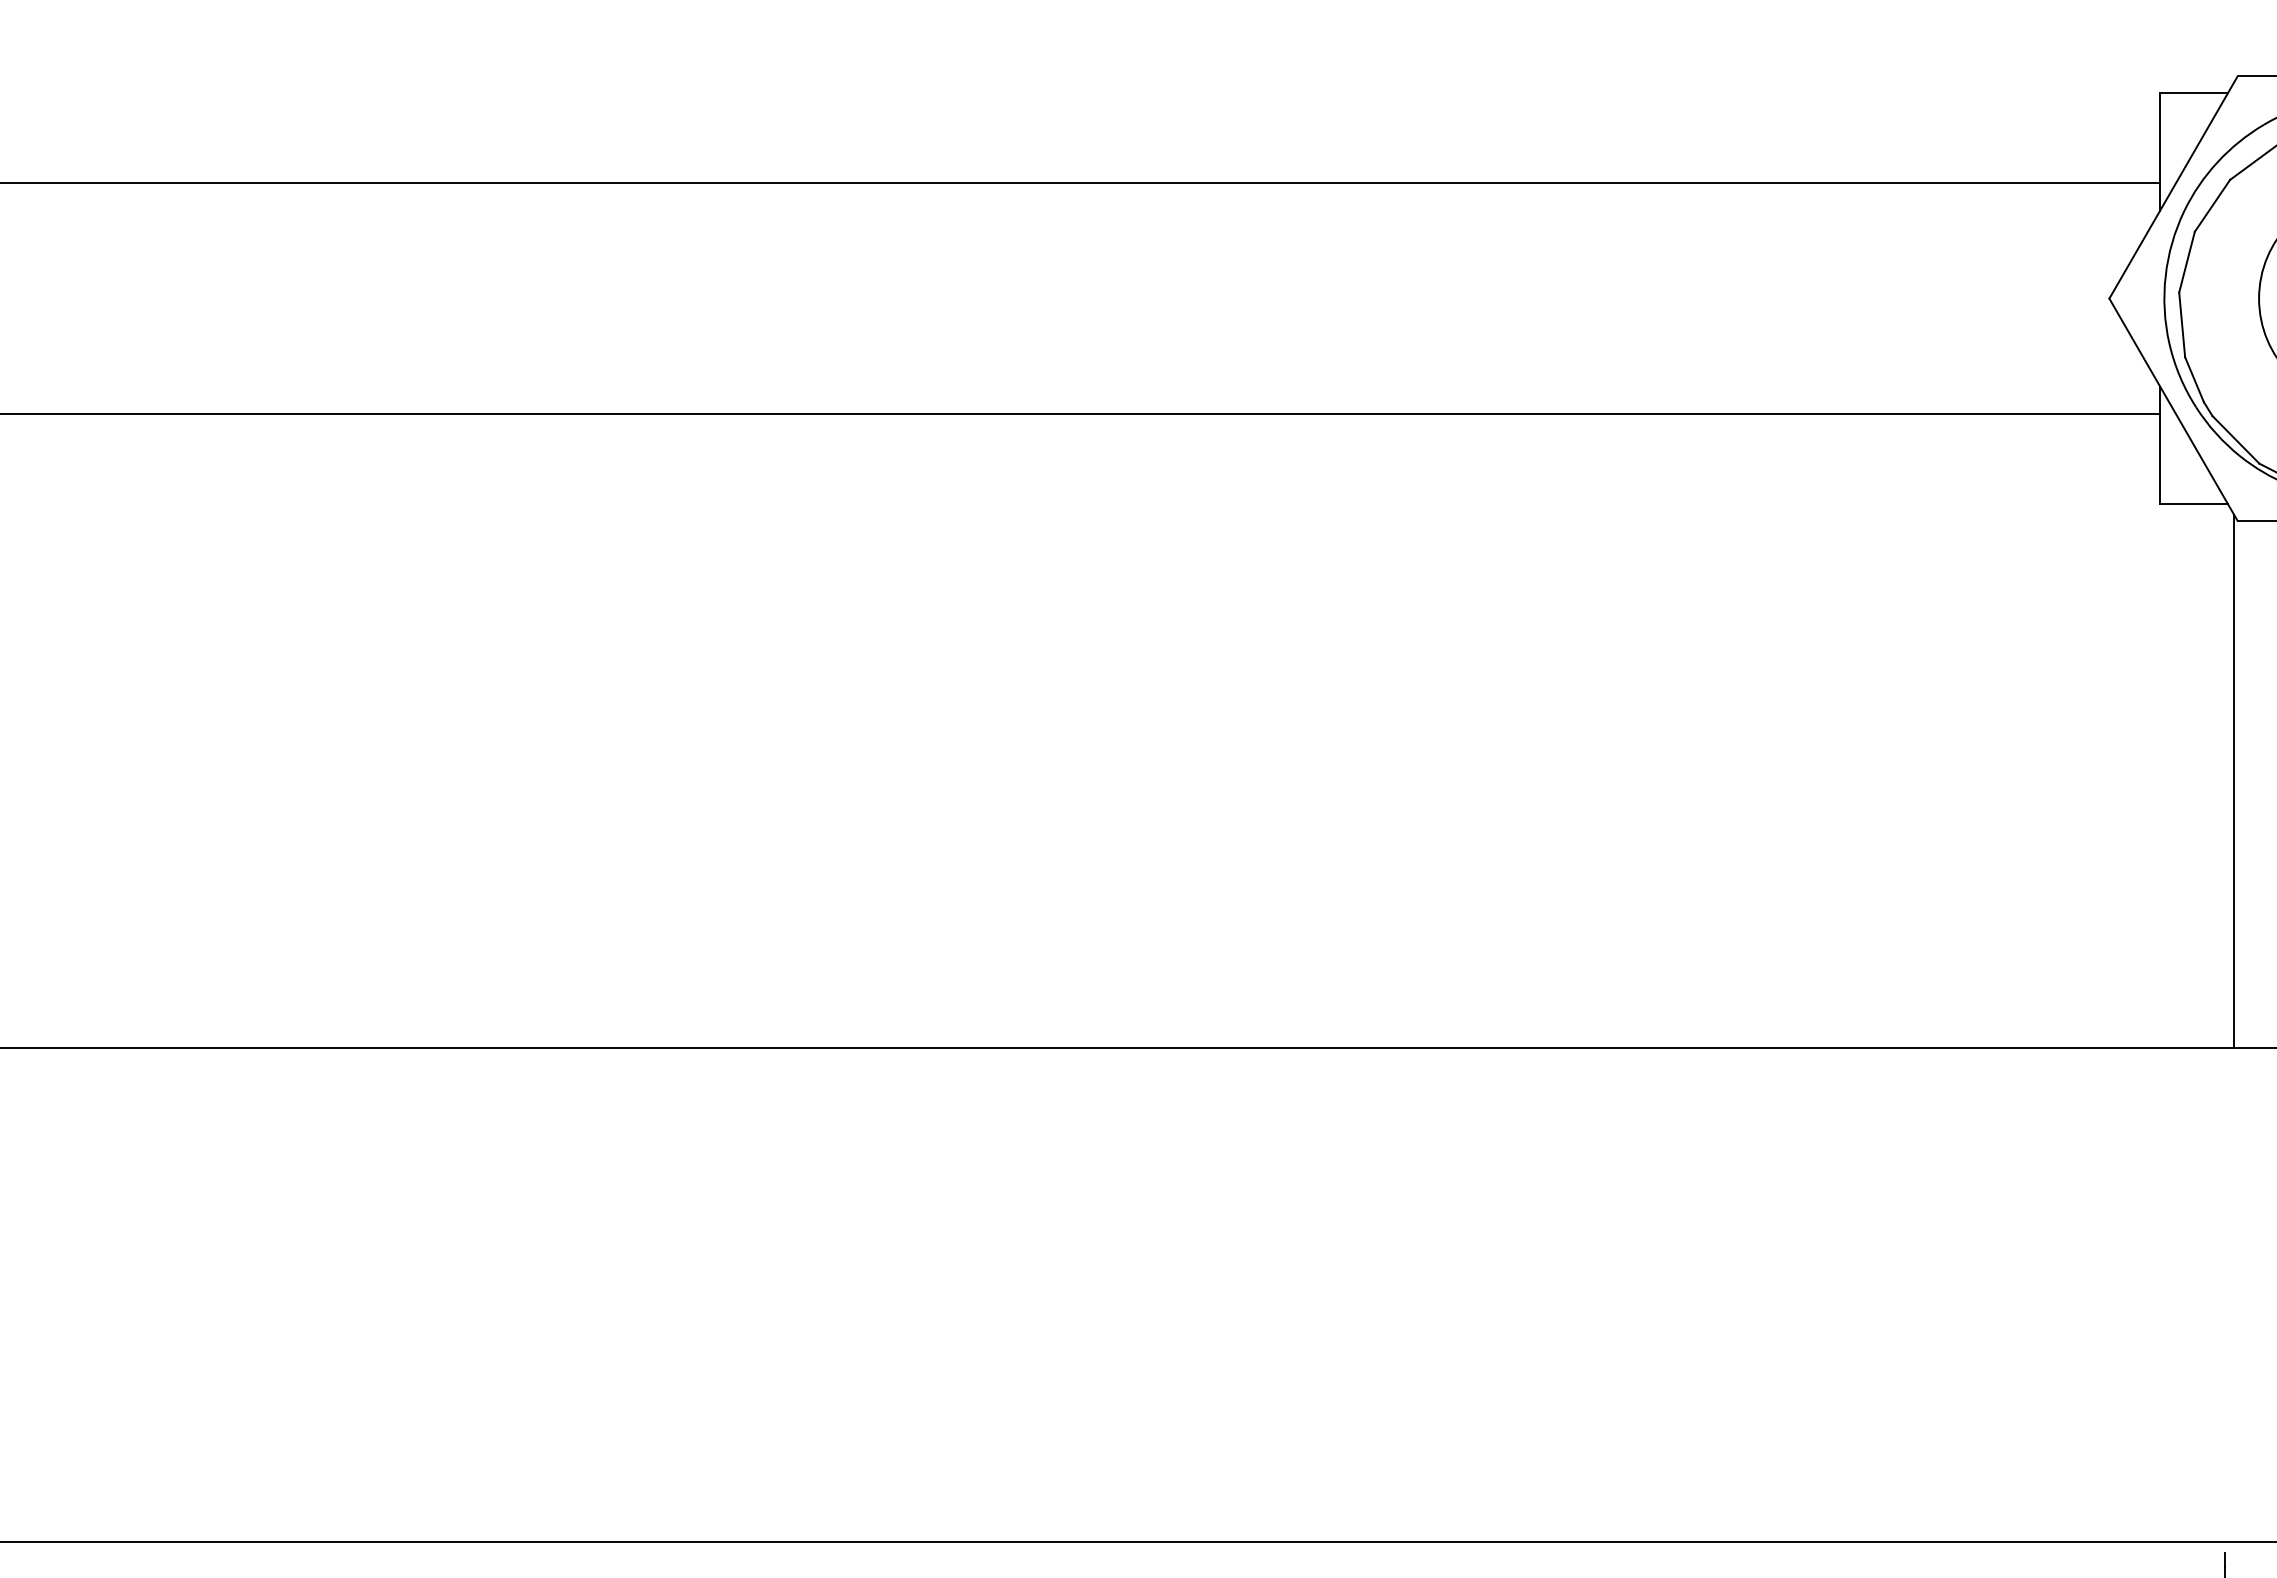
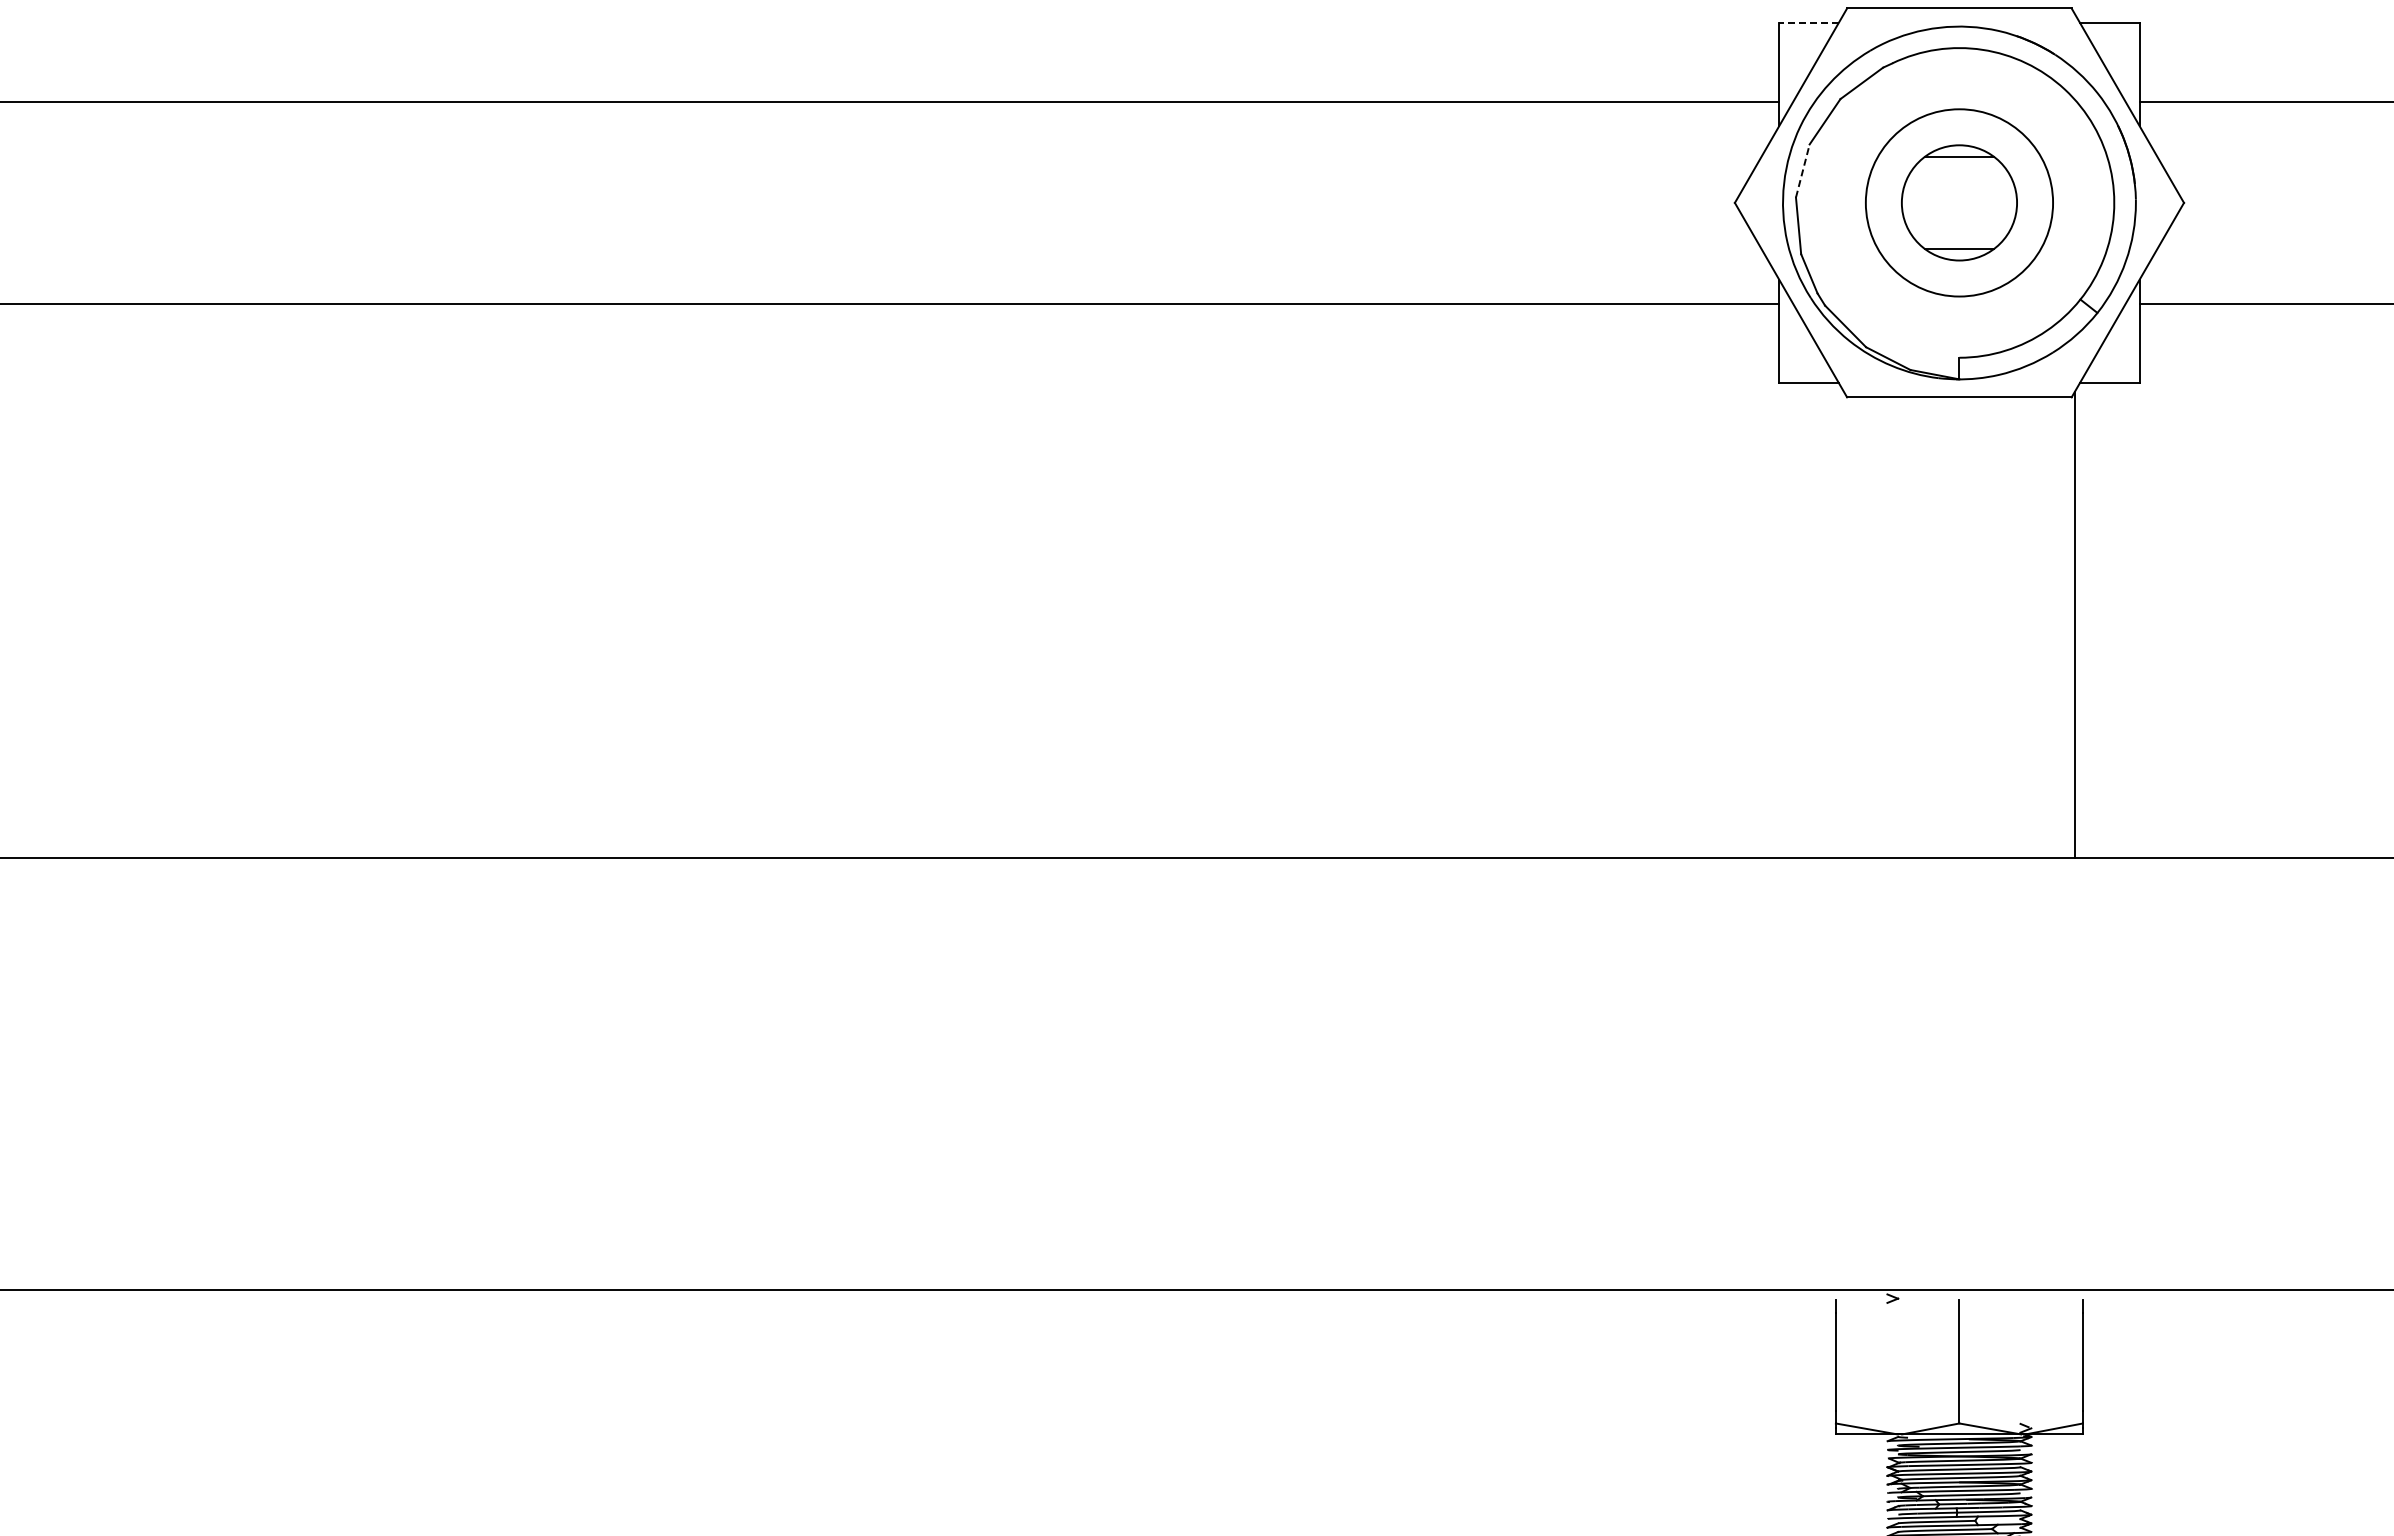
line: (2194, 92) -> (1809, 22), solid -> dashed
line: (2186, 261) -> (1802, 170), solid -> dashed
line: (2234, 781) -> (1844, 625), removed

